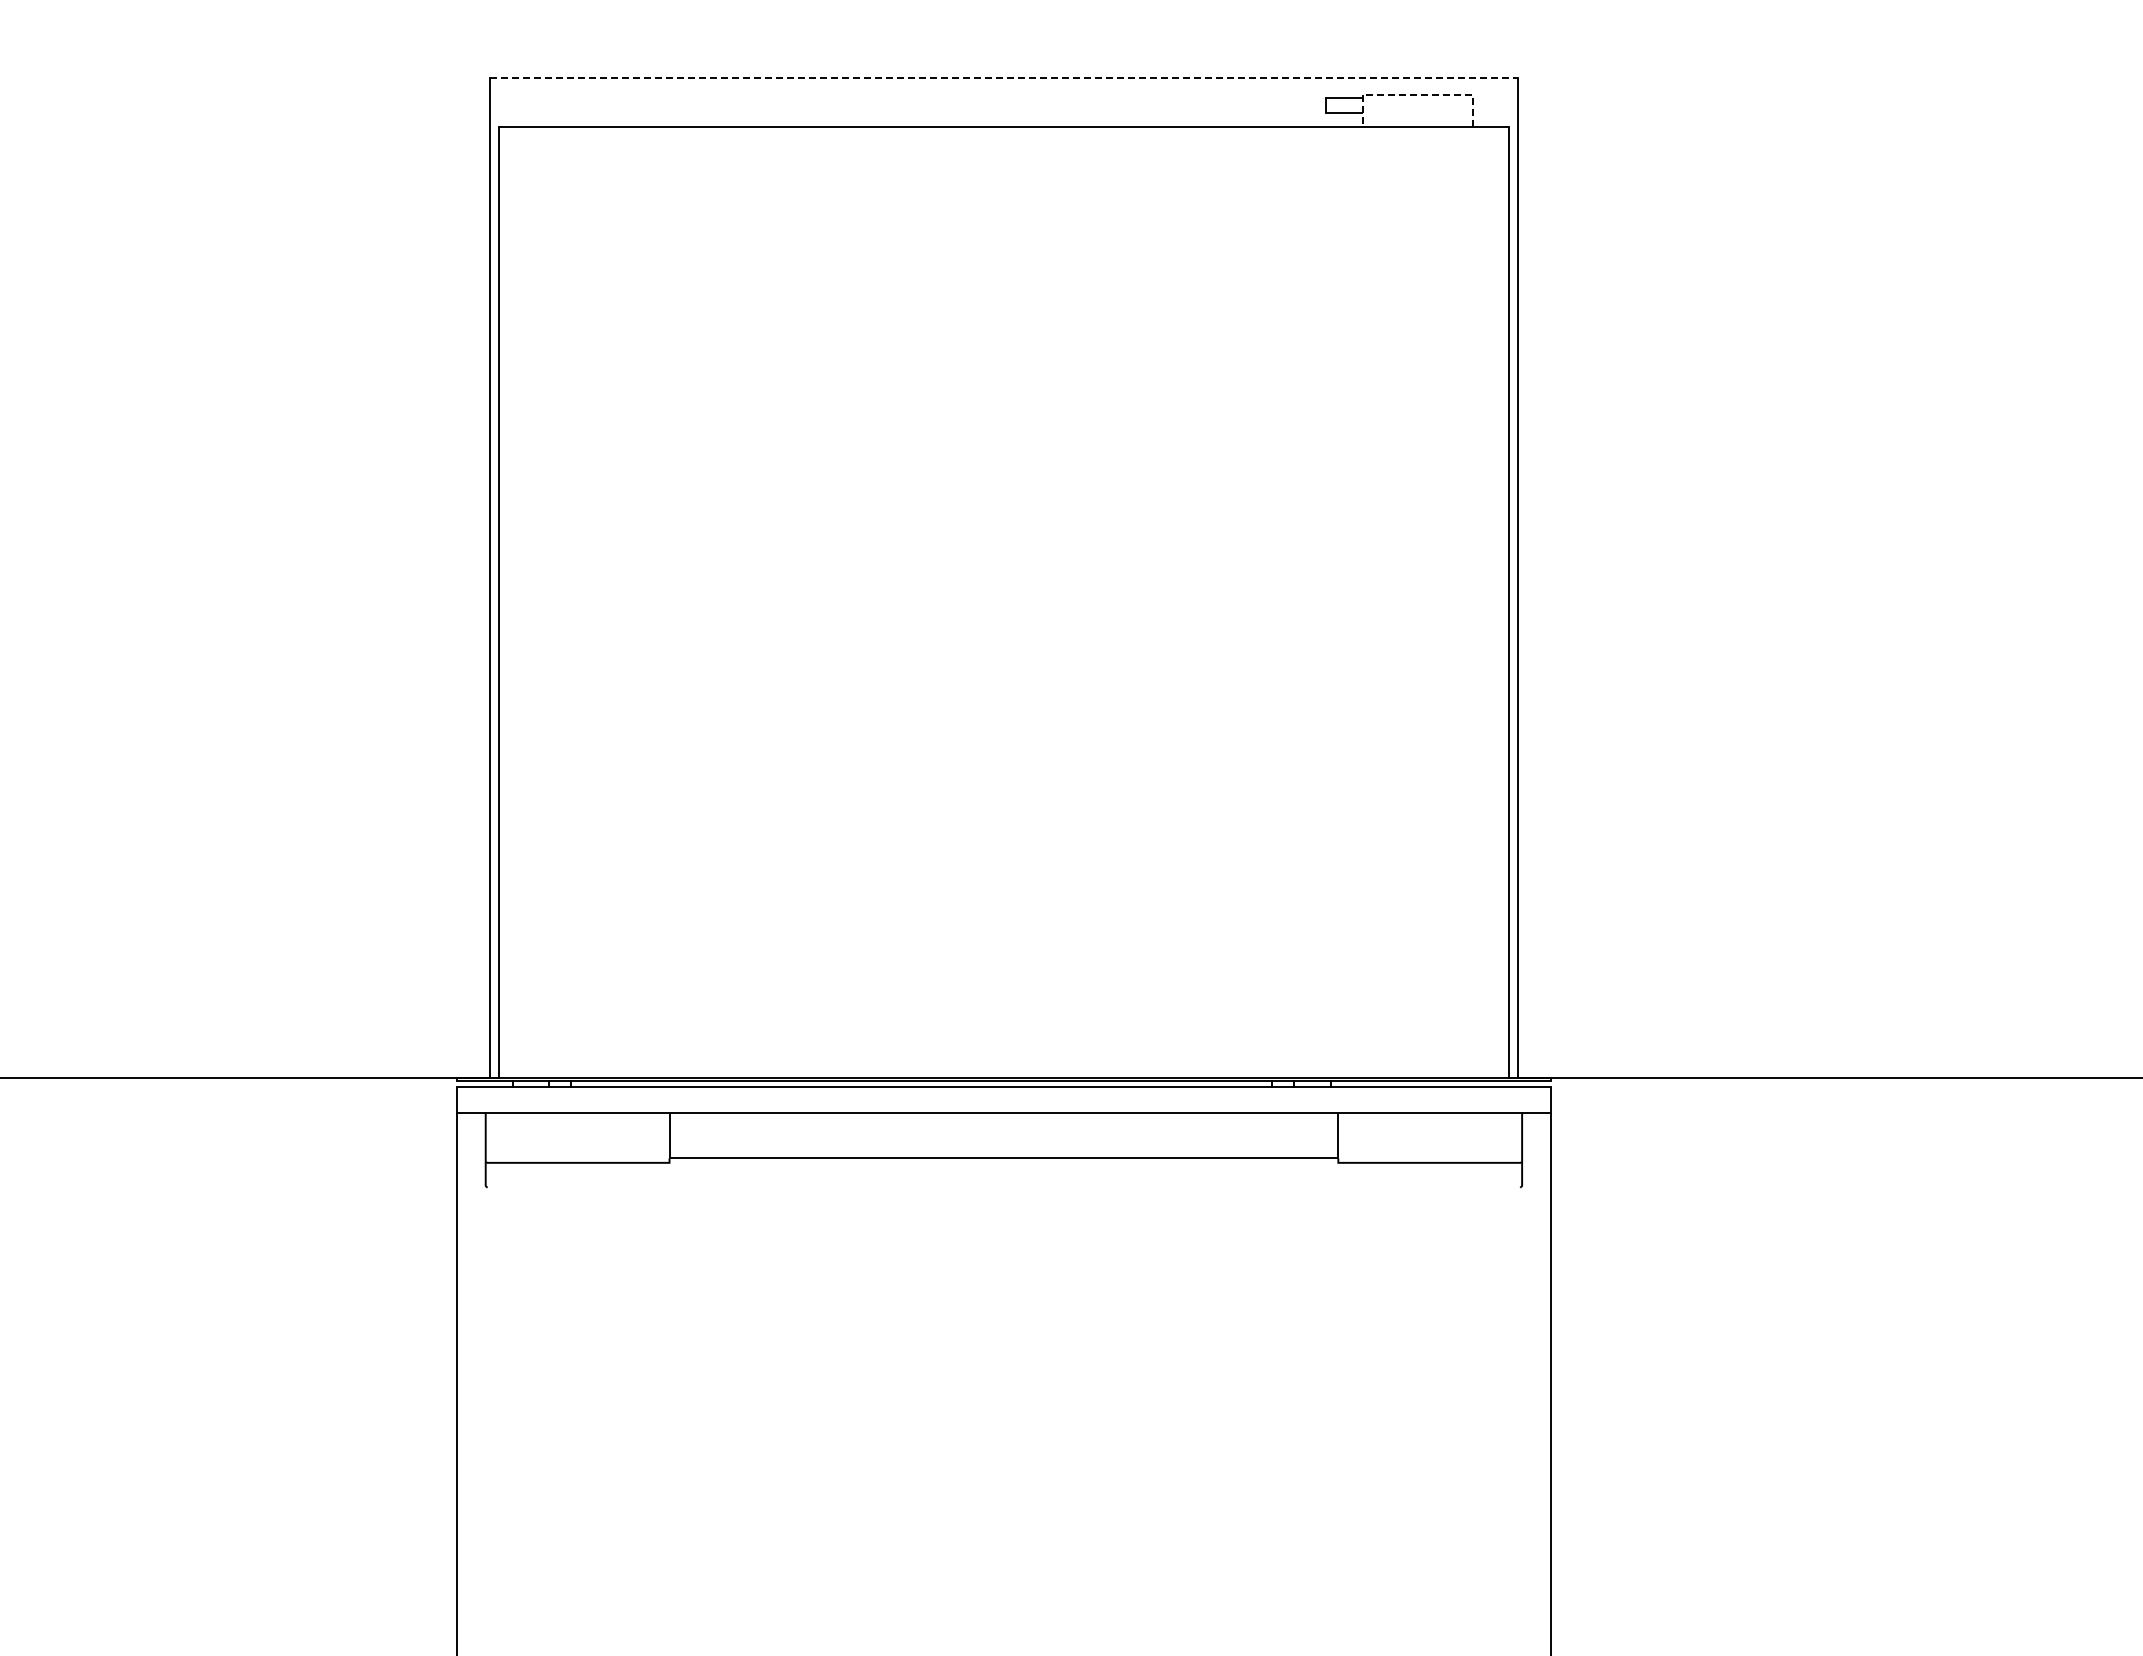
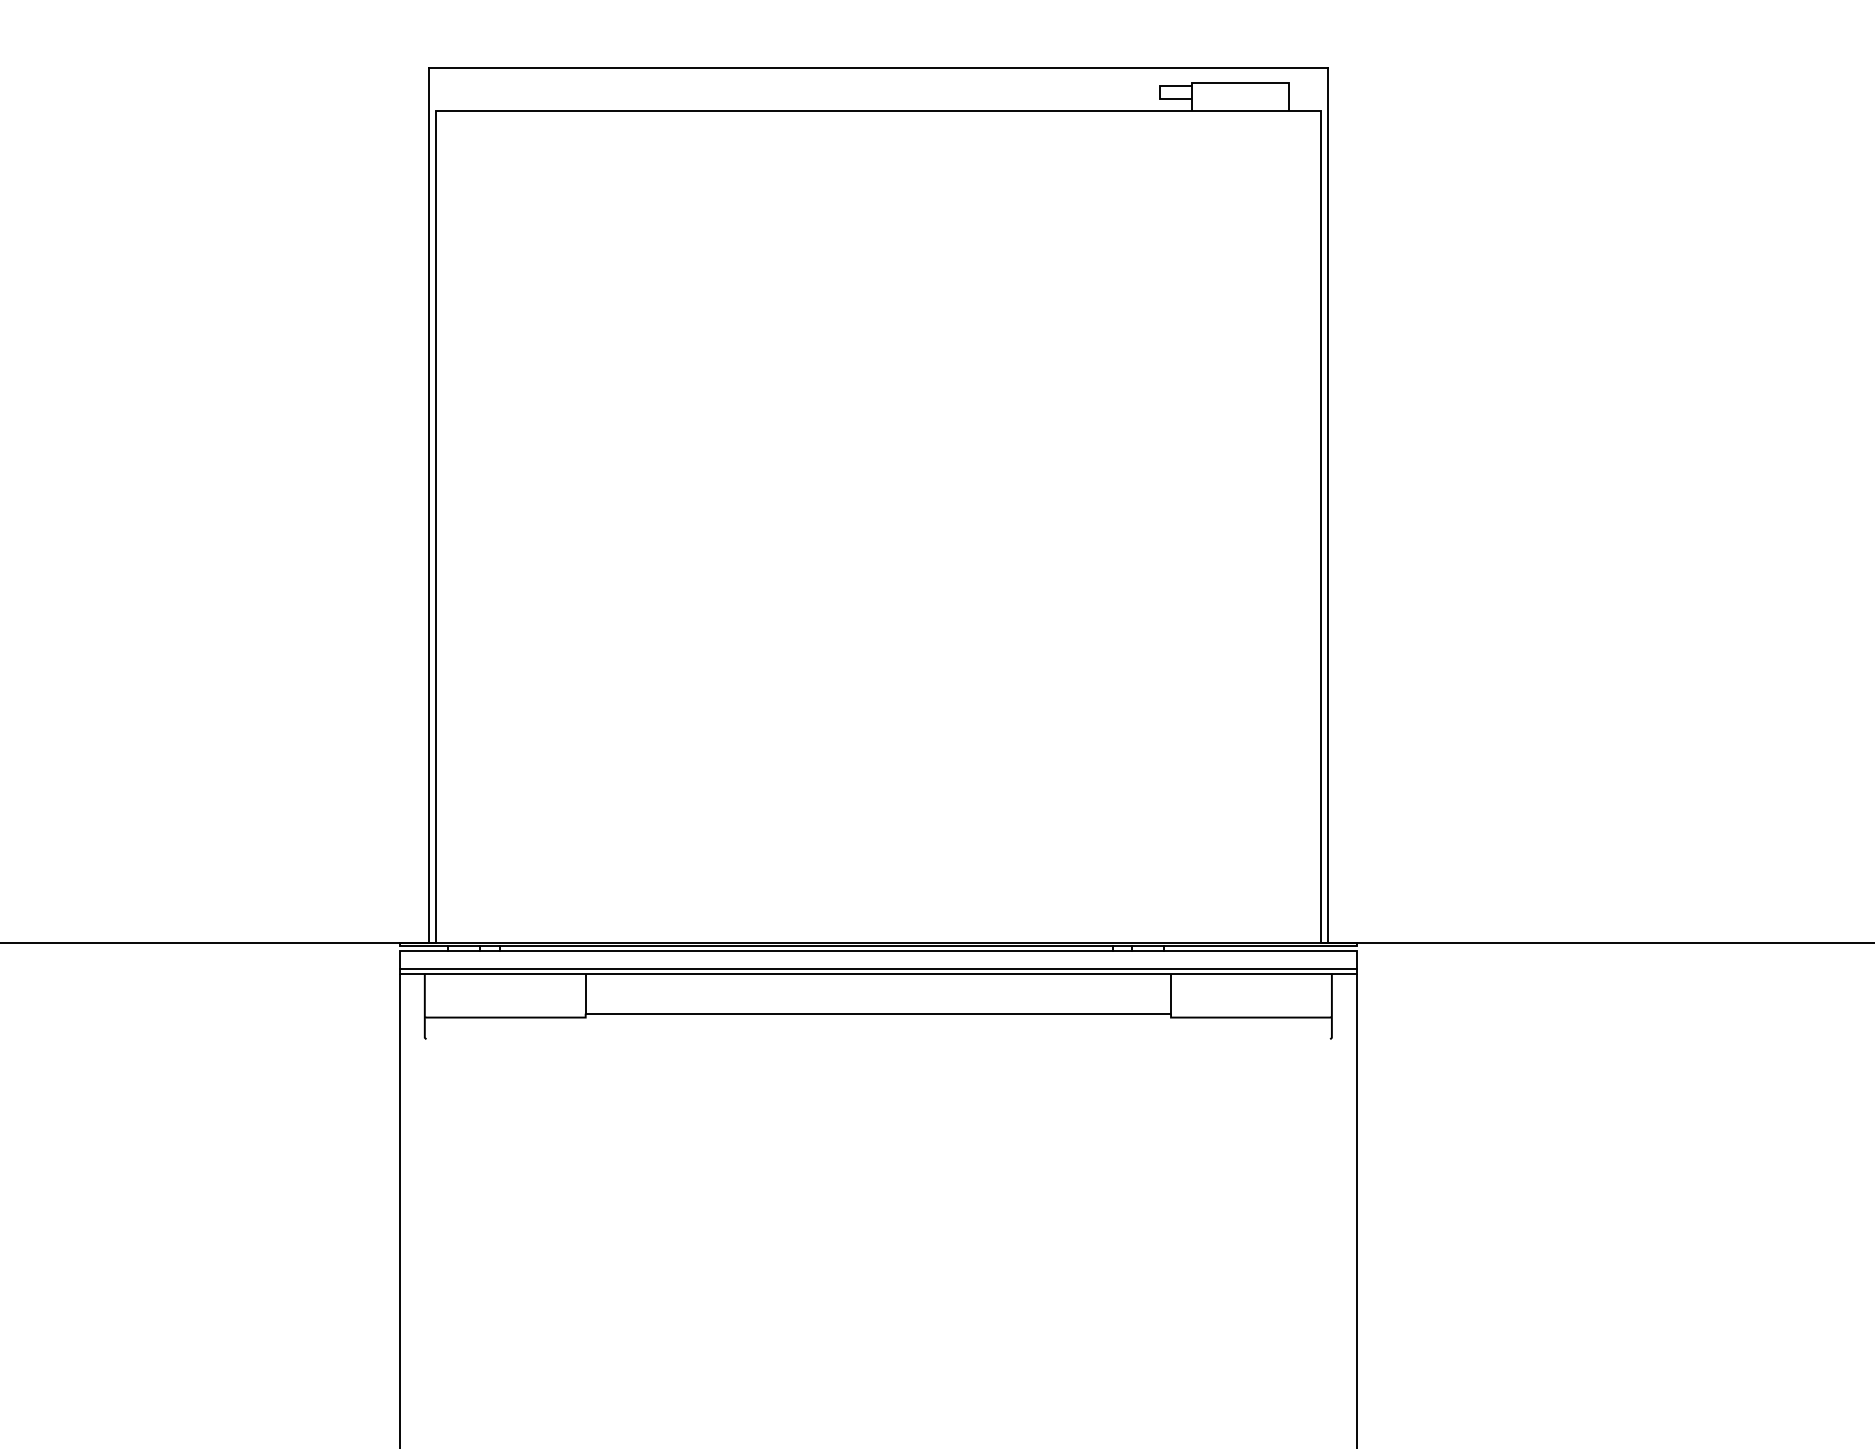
line: (1003, 78) -> (877, 68), dashed -> solid
line: (1417, 94) -> (1240, 82), dashed -> solid
line: (1003, 1107) -> (877, 969), added

